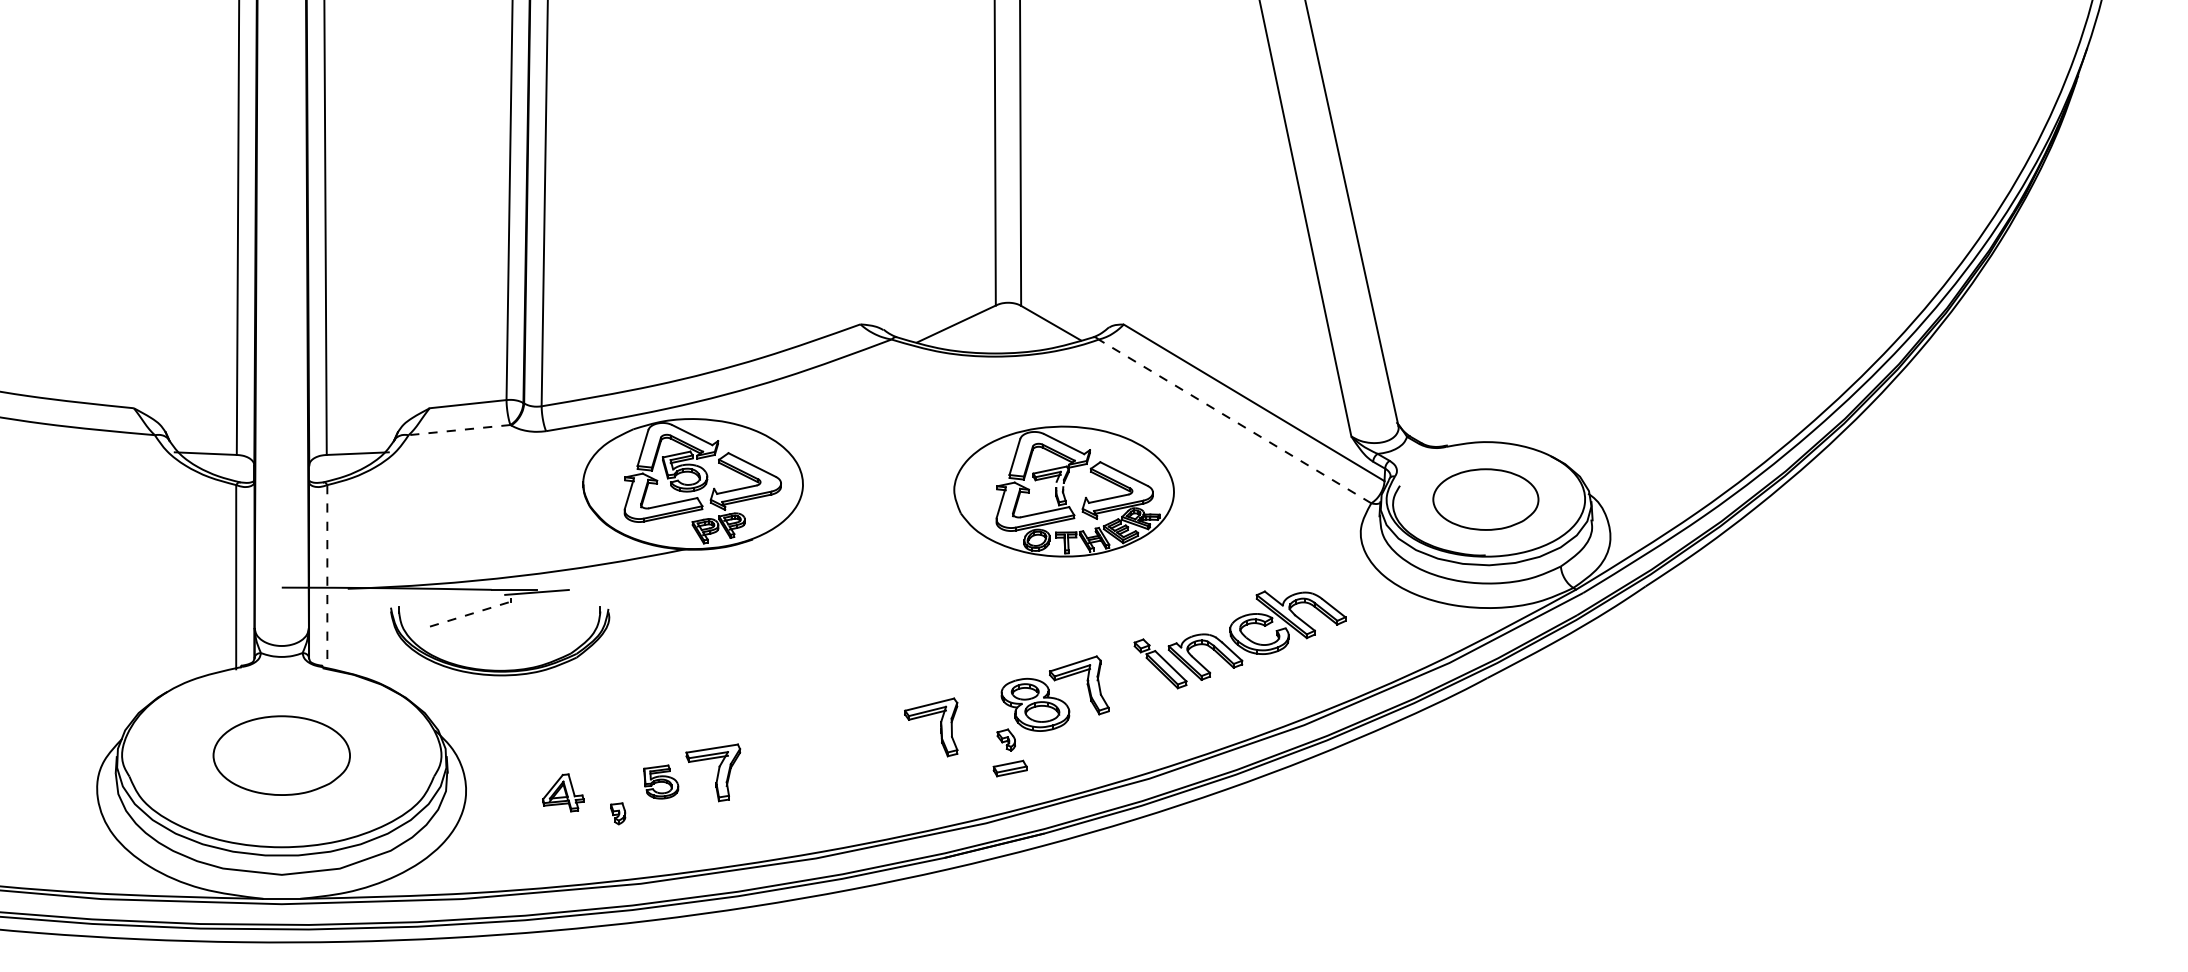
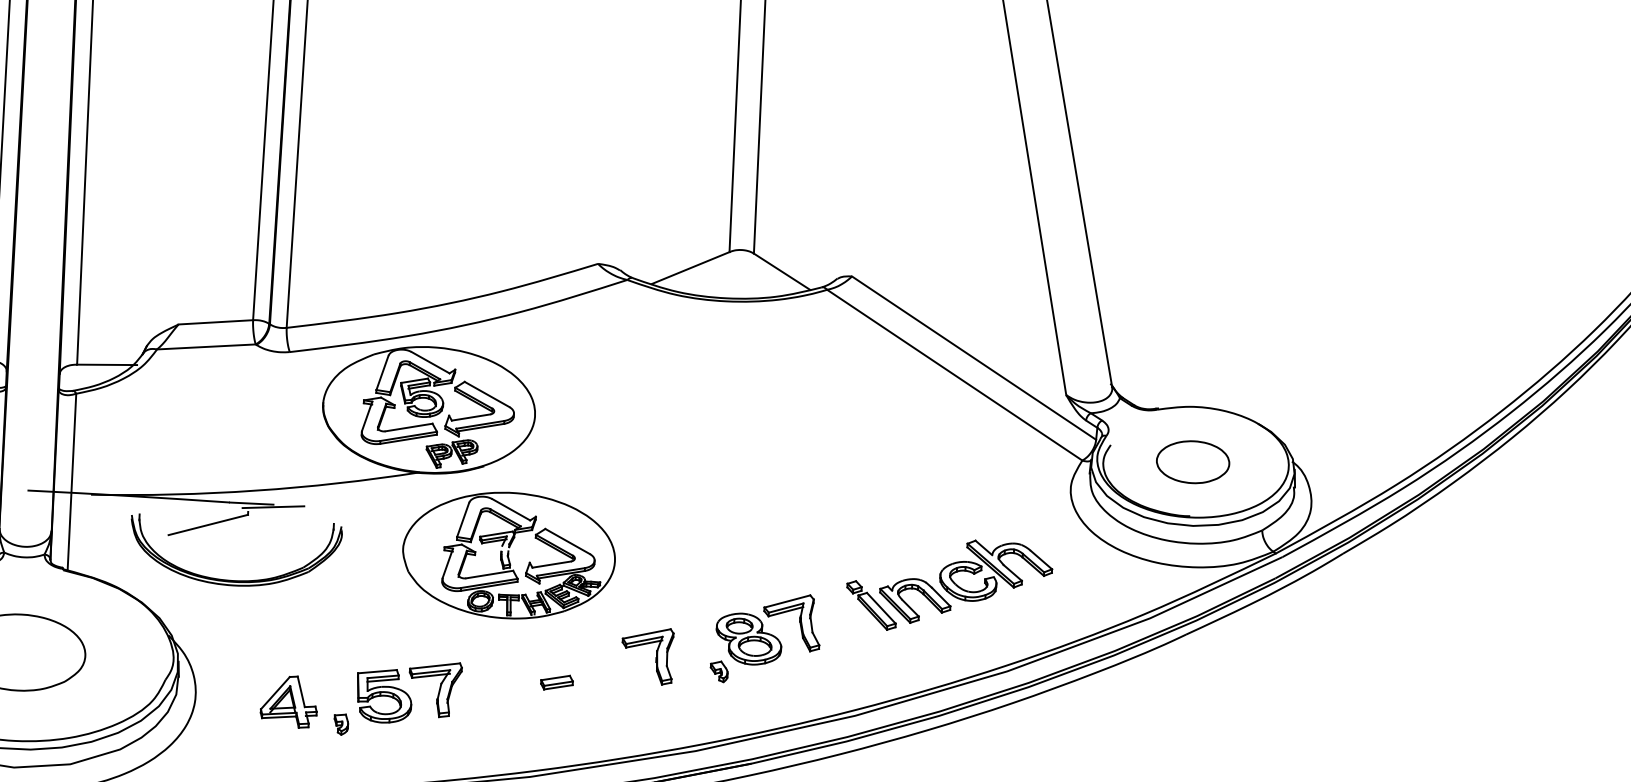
line: (1235, 421) -> (955, 375), dashed -> solid
line: (459, 430) -> (206, 347), dashed -> solid
part: (1063, 491) -> (508, 555), moved
part: (1485, 498) -> (1192, 461), size x0.71
line: (327, 576) -> (72, 481), dashed -> solid
line: (471, 613) -> (209, 524), dashed -> solid
part: (1009, 768) -> (556, 682), moved
part: (661, 781) -> (384, 695), size x1.67
part: (563, 792) -> (289, 701), size x1.43

